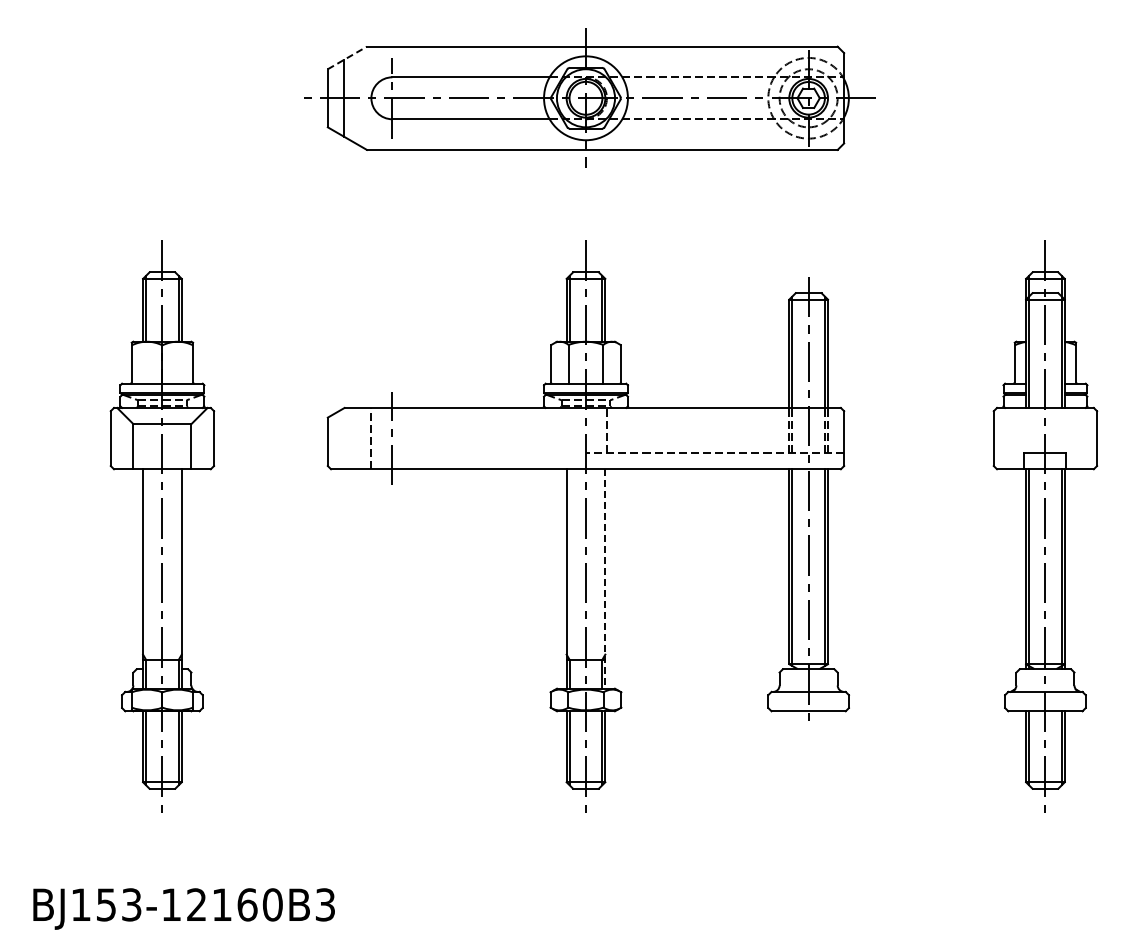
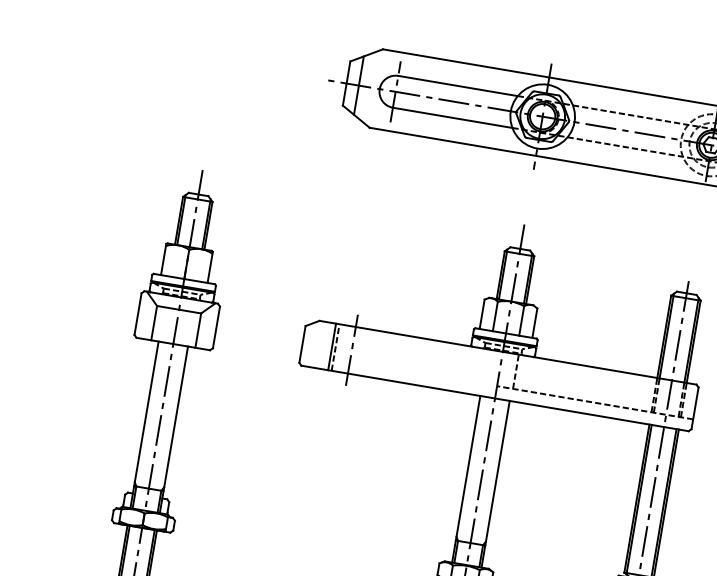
line: (347, 57) -> (366, 55), dashed -> solid
line: (366, 438) -> (332, 346), added
line: (605, 578) -> (495, 483), dashed -> solid

